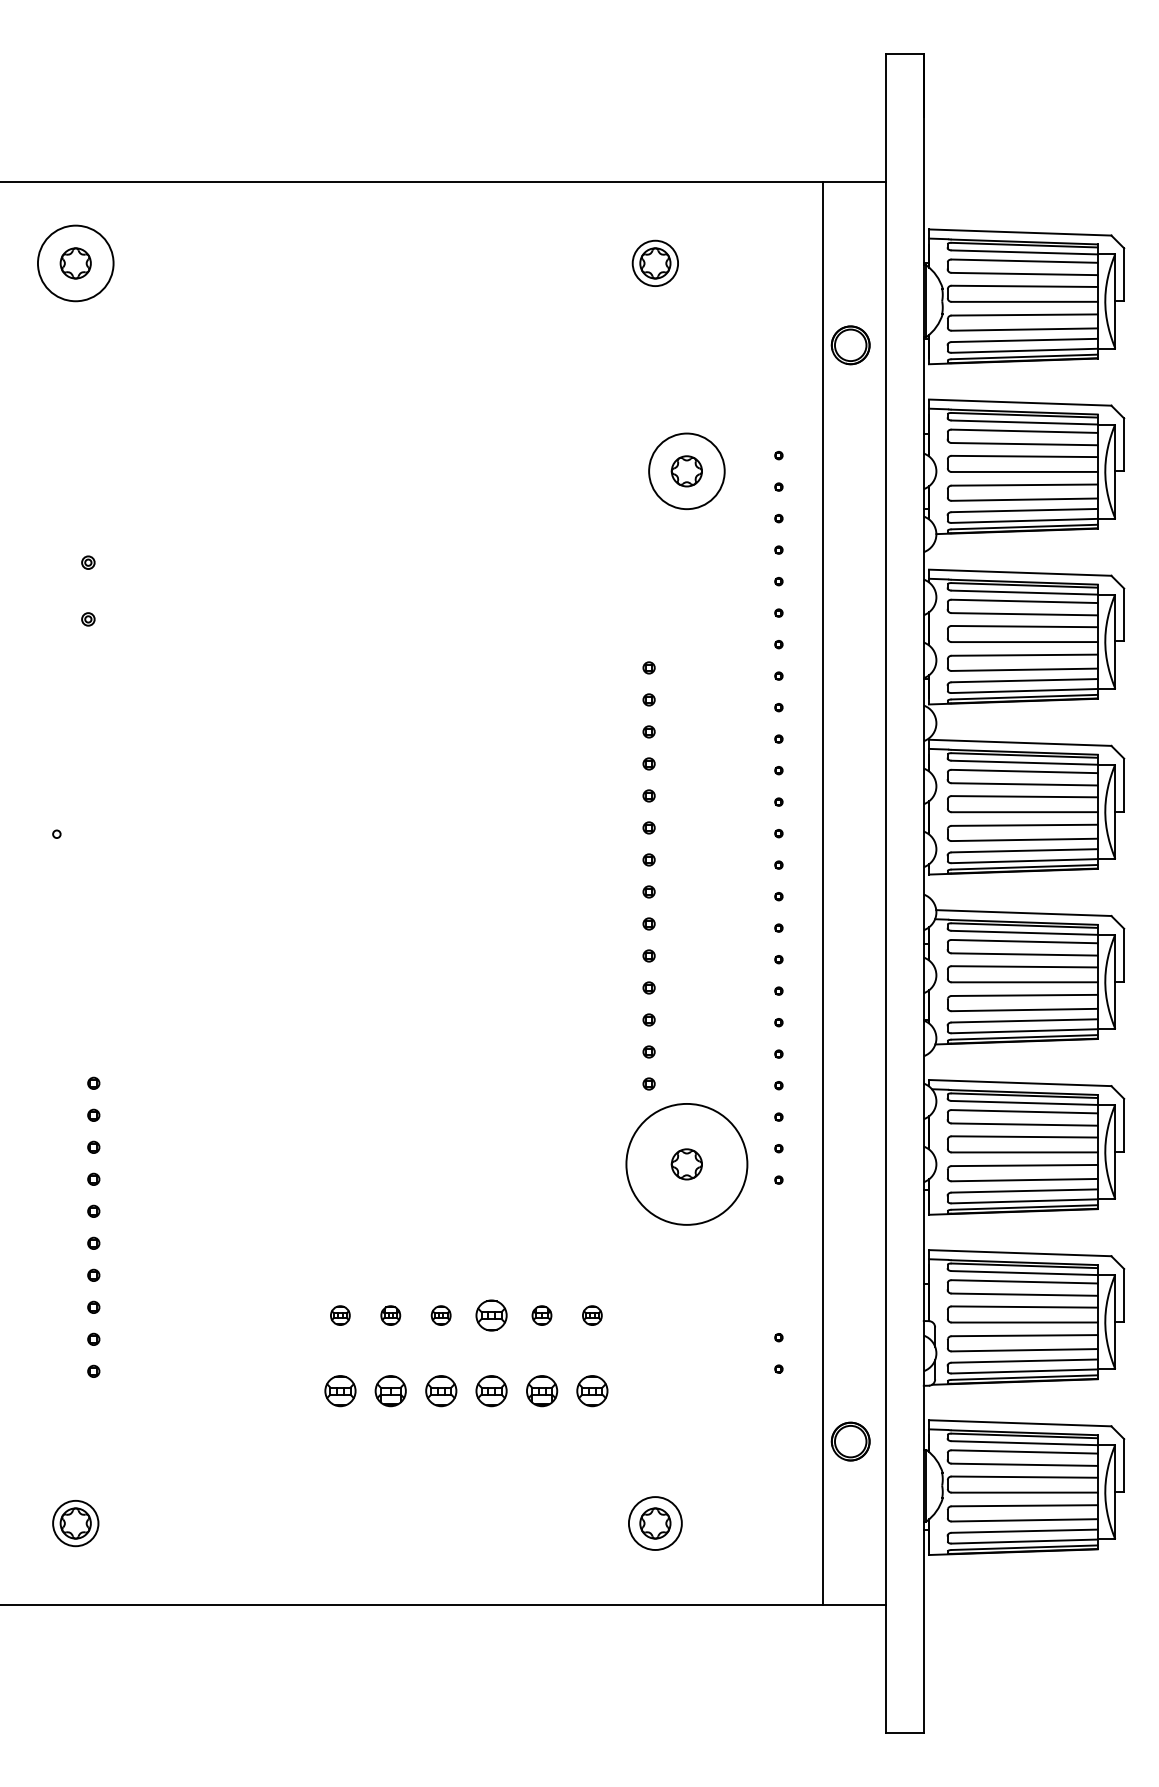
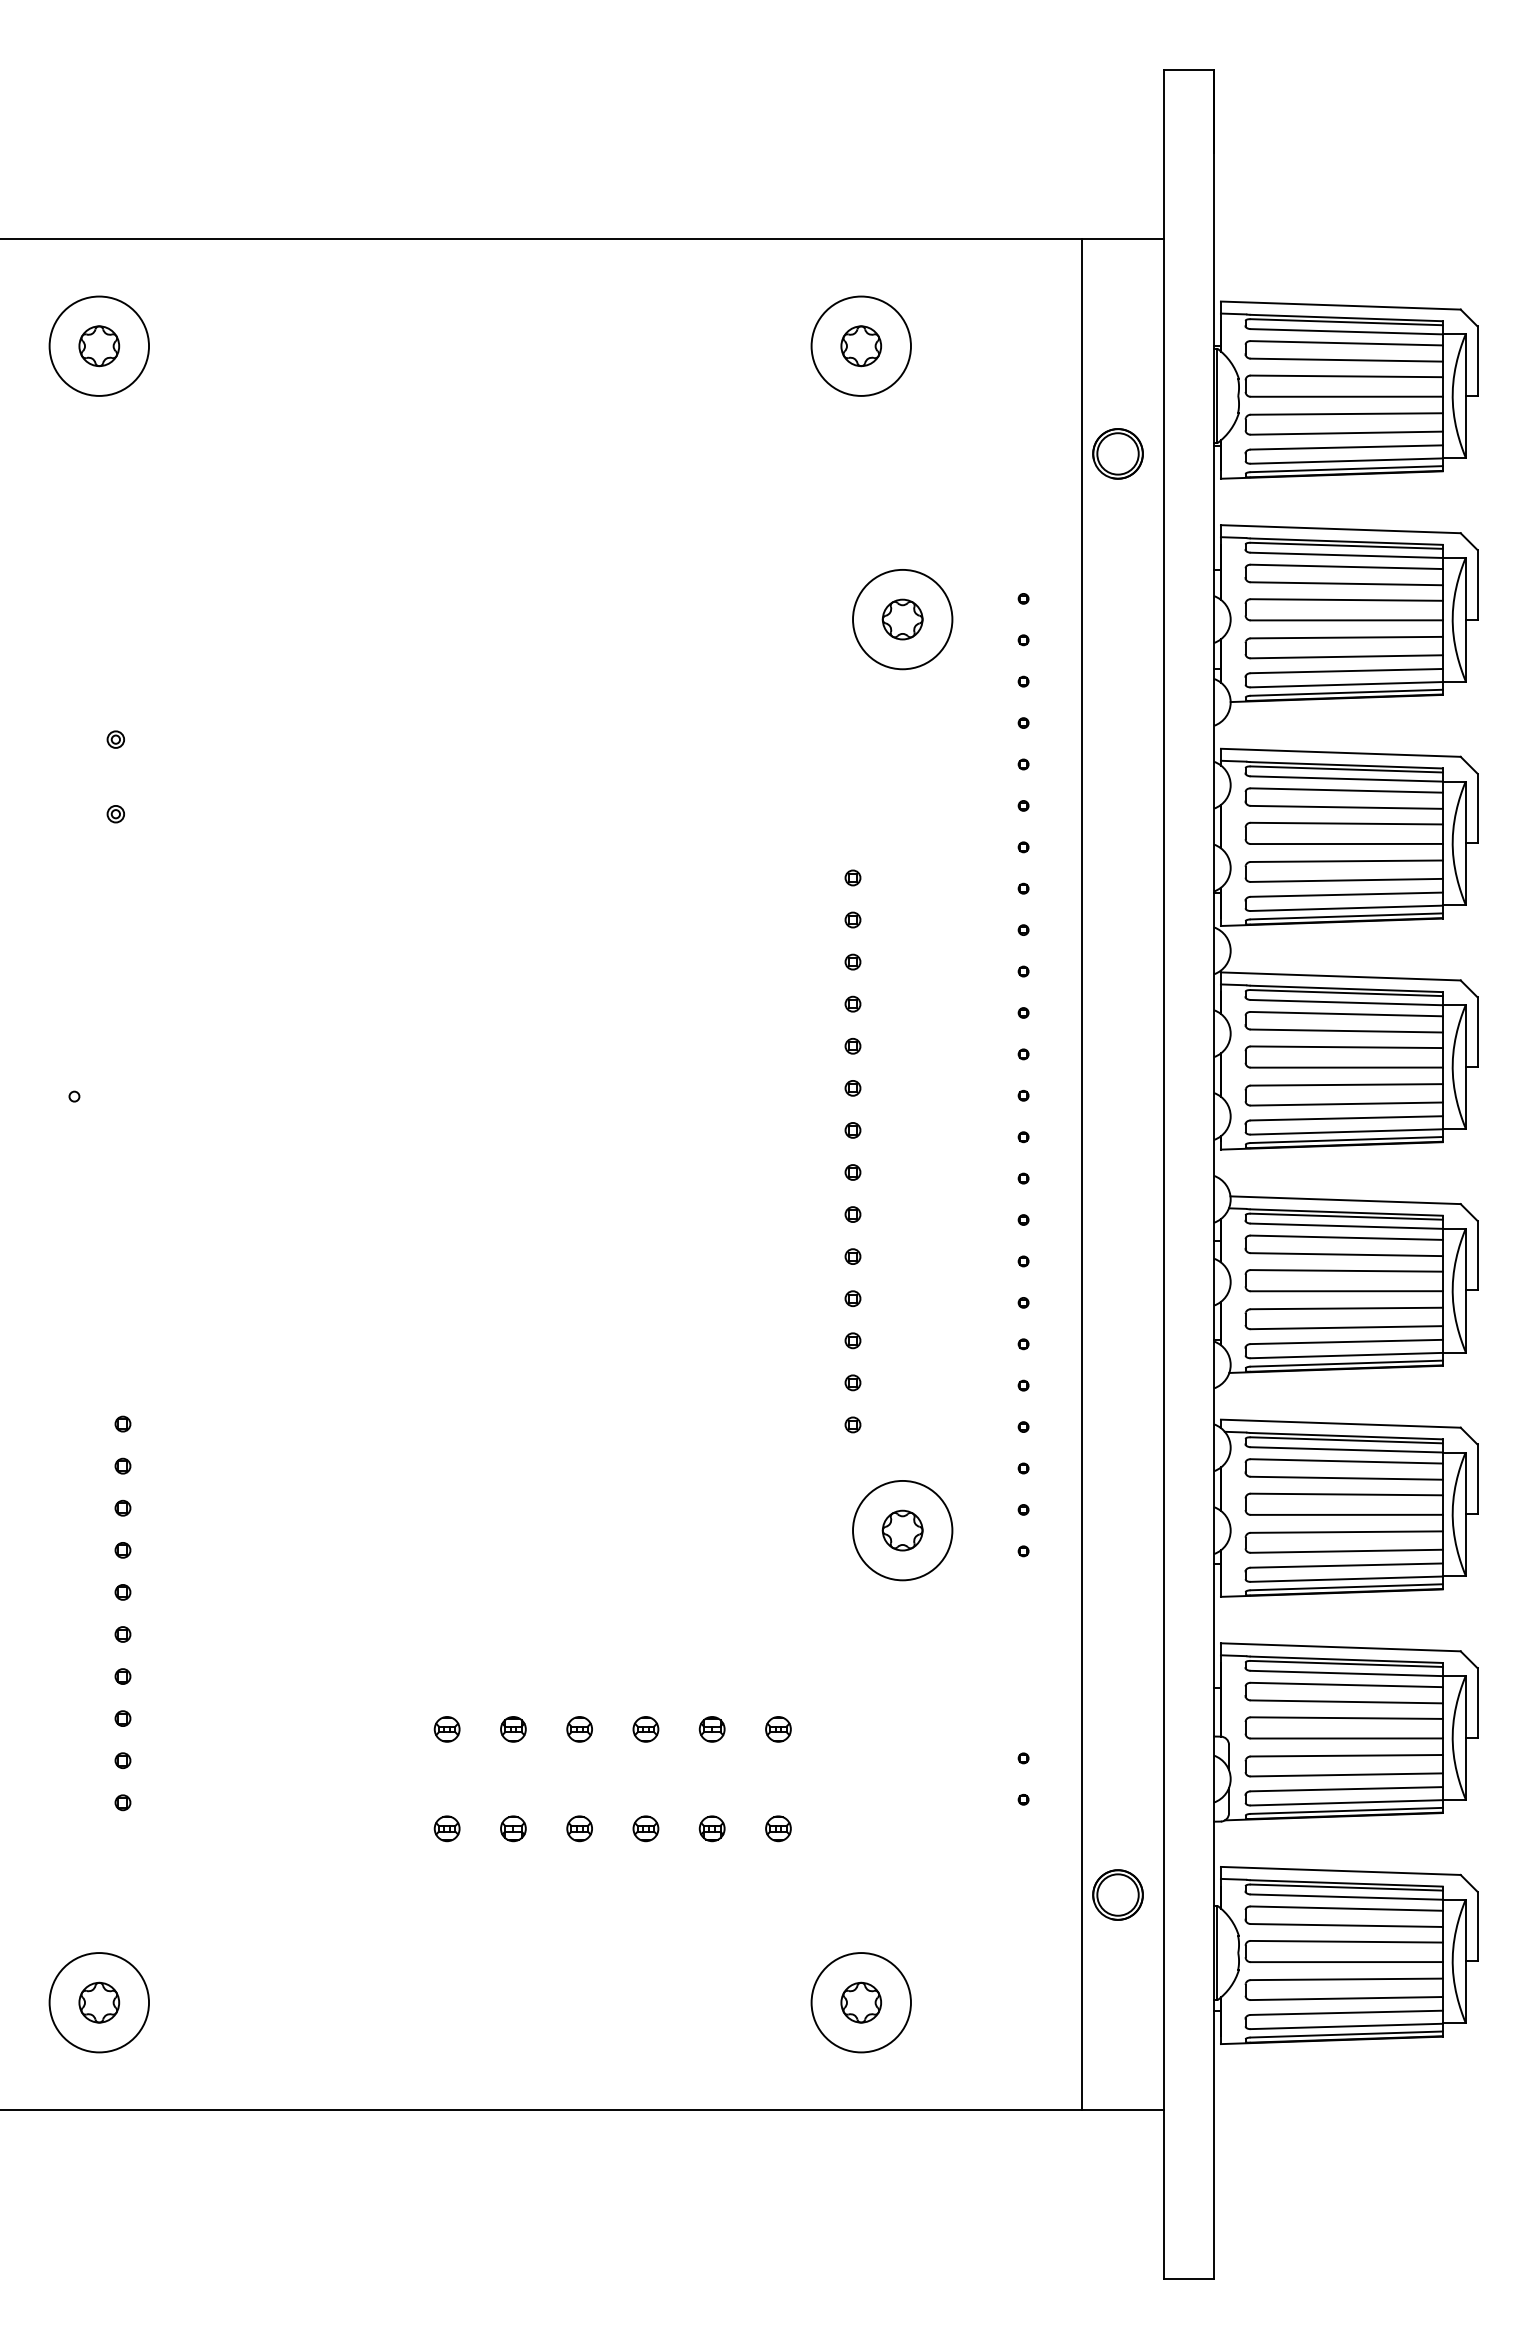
circle: (654, 262) -> (860, 345), size x1.67
circle: (686, 1164) -> (902, 1530), size x0.62
part: (491, 1315) -> (645, 1729), size x0.62
part: (339, 1390) -> (446, 1828), size x0.62
part: (390, 1390) -> (513, 1828), size x0.62
part: (441, 1390) -> (579, 1828), size x0.62
part: (491, 1390) -> (645, 1828), size x0.62
part: (541, 1390) -> (711, 1828), size x0.62
part: (592, 1390) -> (778, 1828), size x0.62
circle: (75, 1523) -> (99, 2002), size x1.67
circle: (654, 1523) -> (860, 2002), size x1.43

